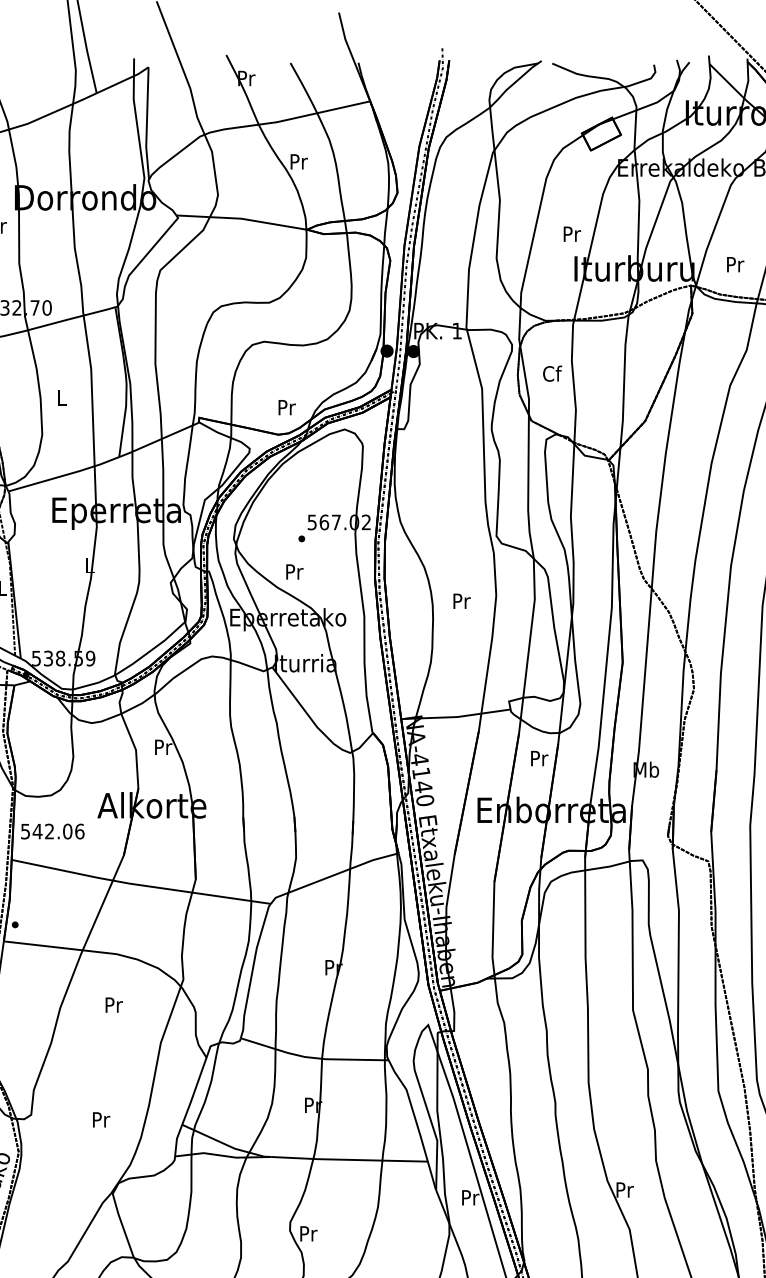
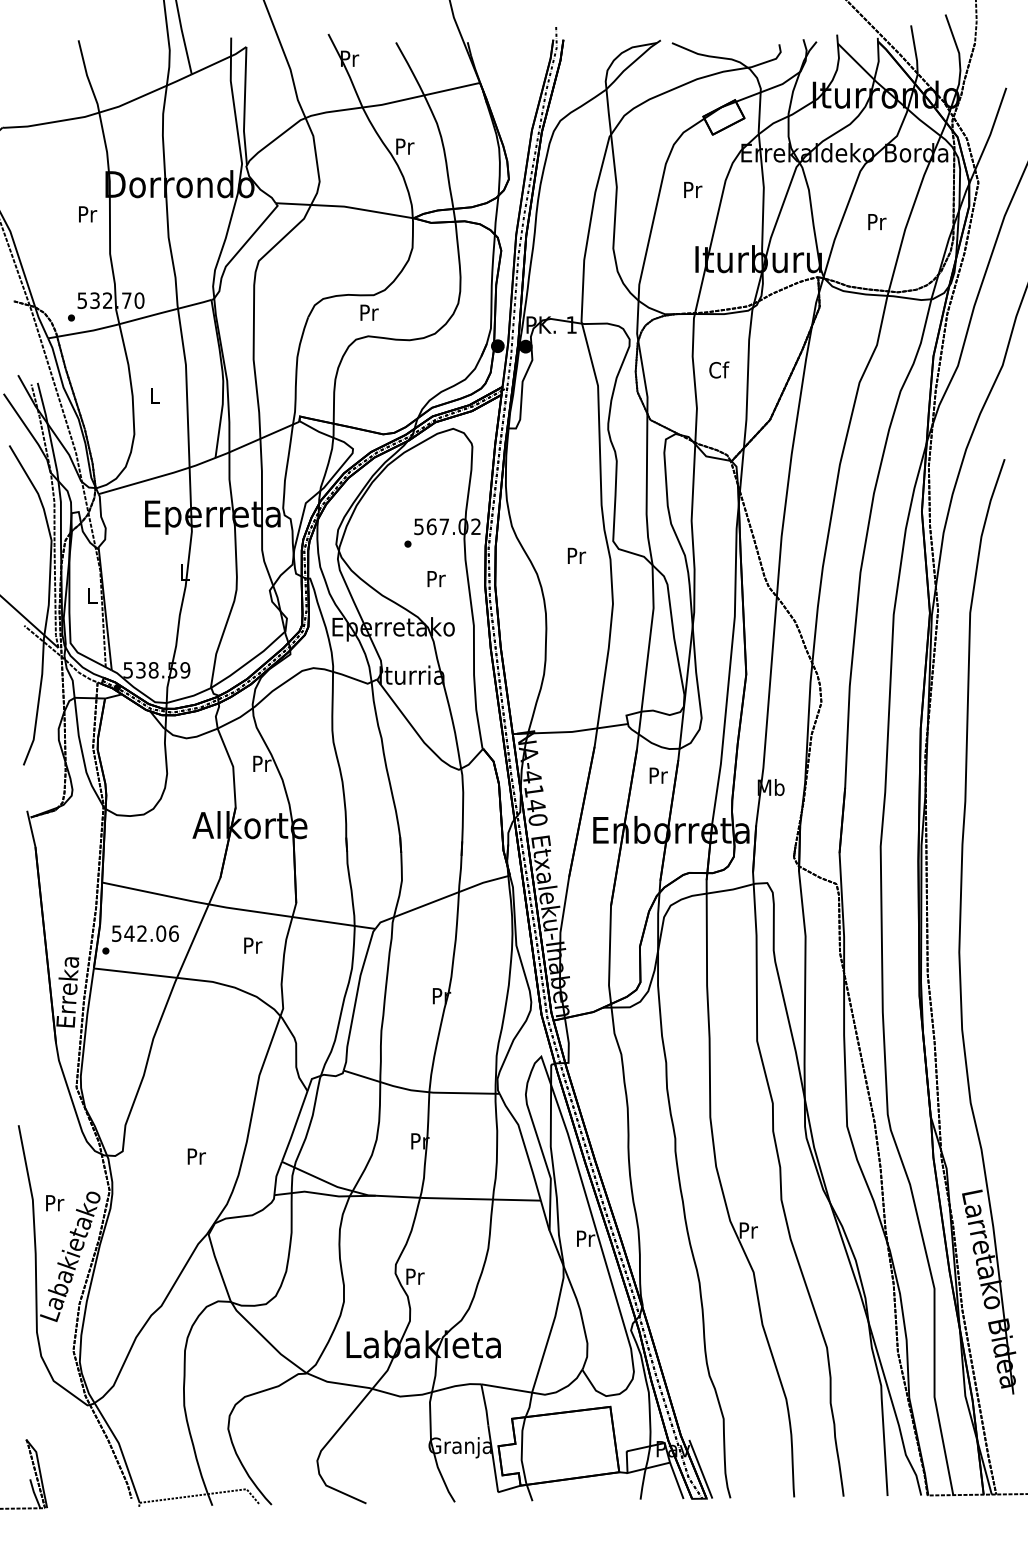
text: (572, 233) -> (693, 189), moved
text: (735, 265) -> (877, 222), moved
text: (552, 373) -> (719, 369), moved
text: (287, 407) -> (369, 312), moved
text: (294, 572) -> (436, 579), moved
text: (461, 600) -> (576, 555), moved
text: (52, 831) -> (145, 933), moved
text: (114, 1004) -> (253, 945), moved

